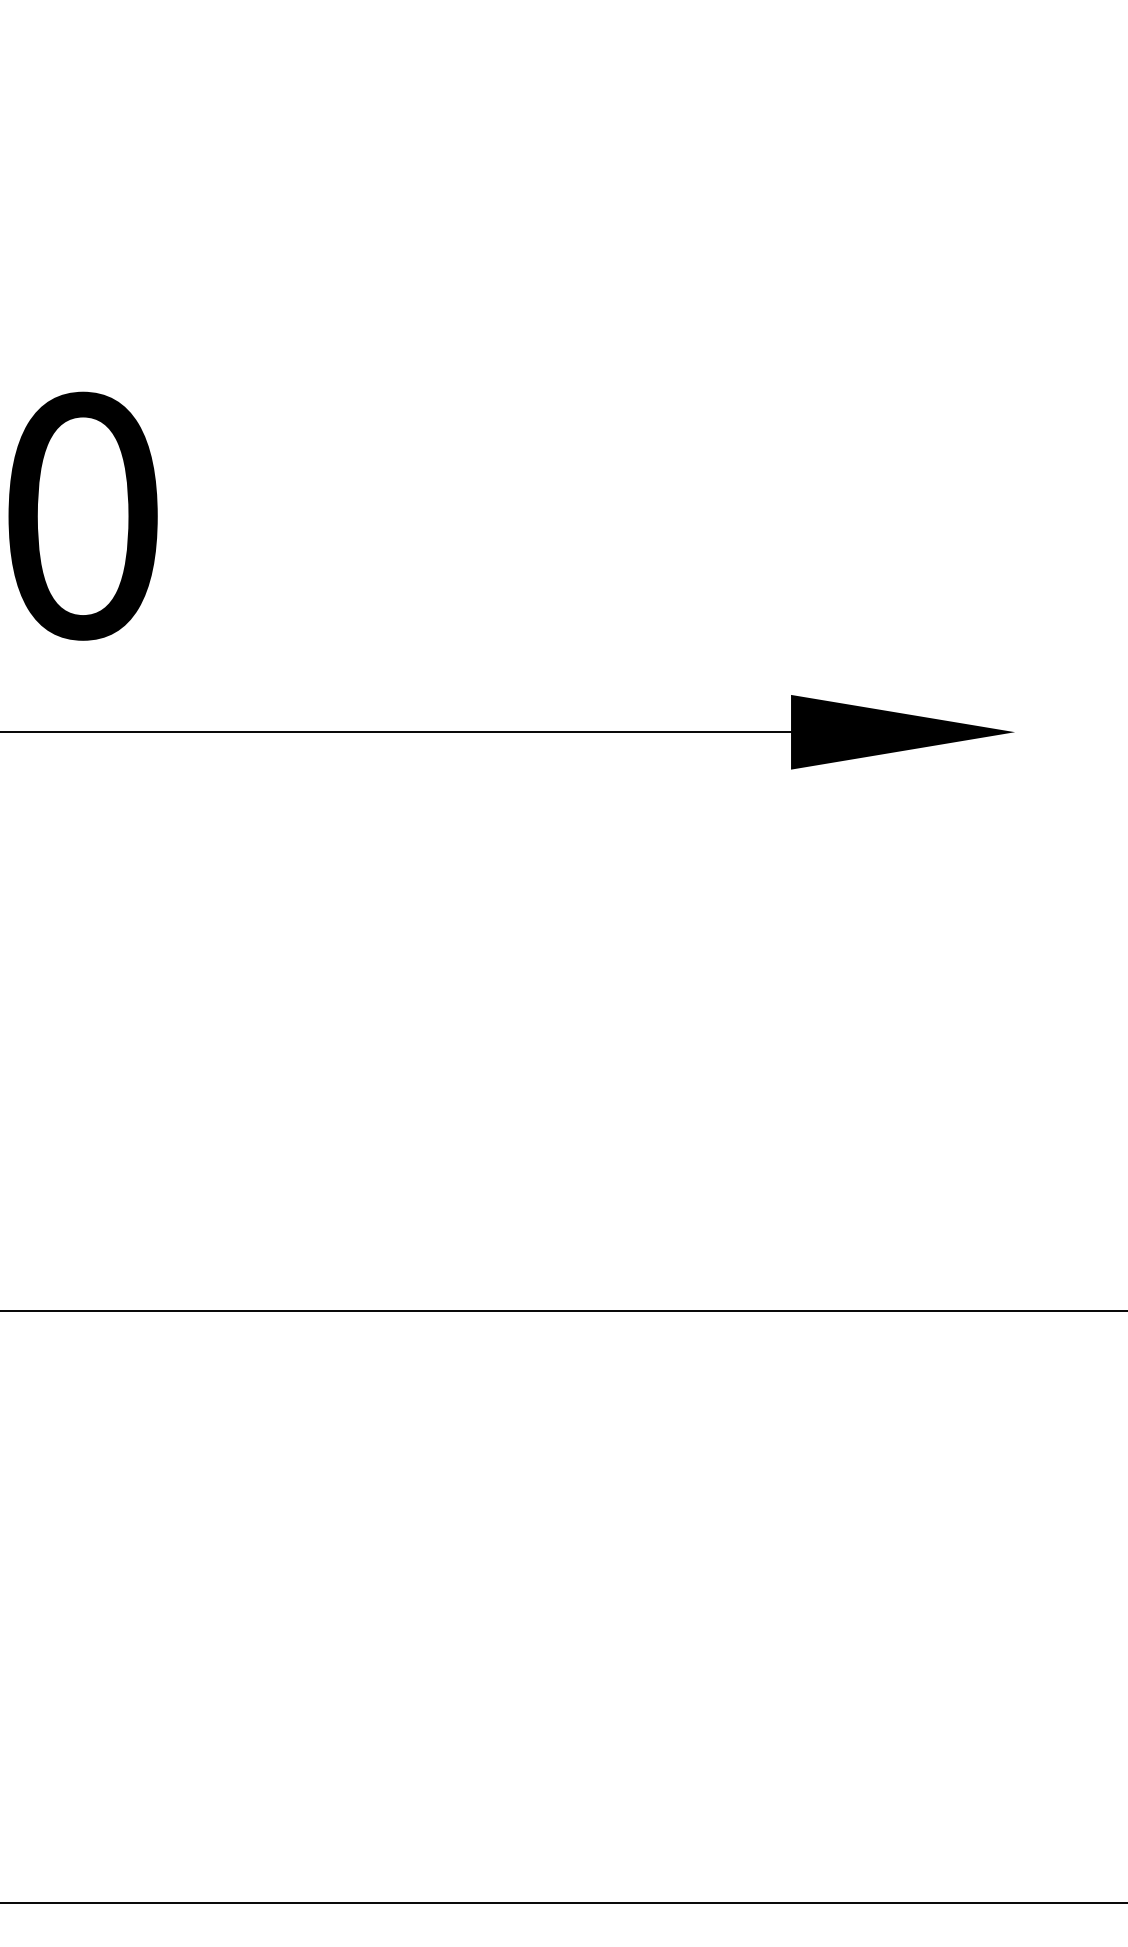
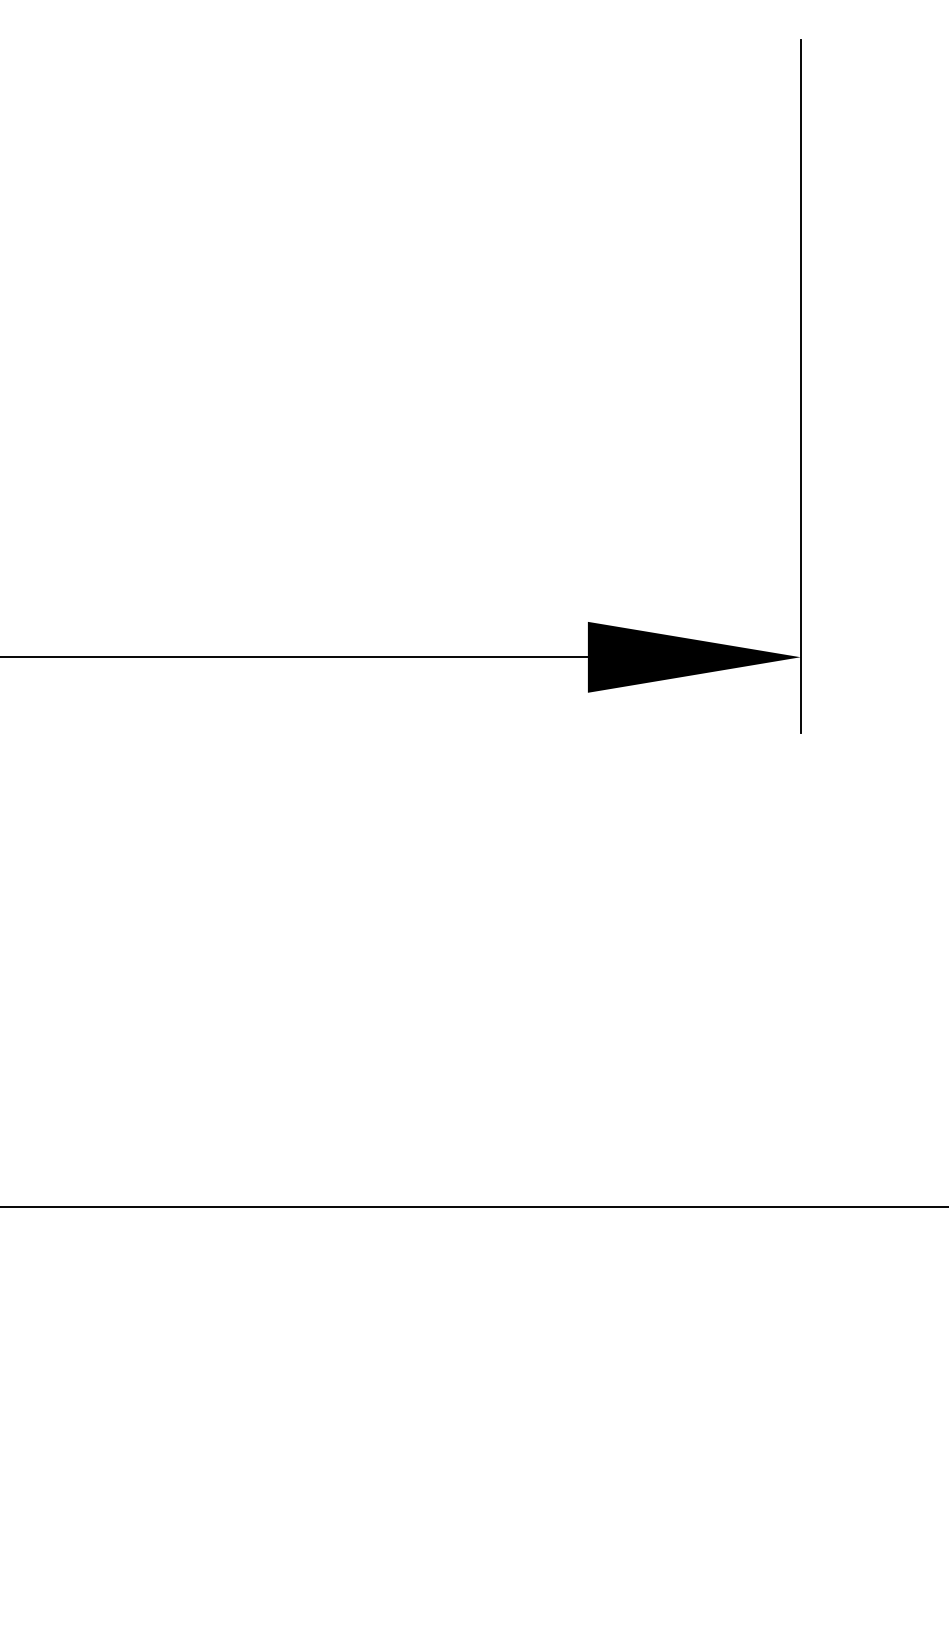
line: (1015, 447) -> (801, 386), added

